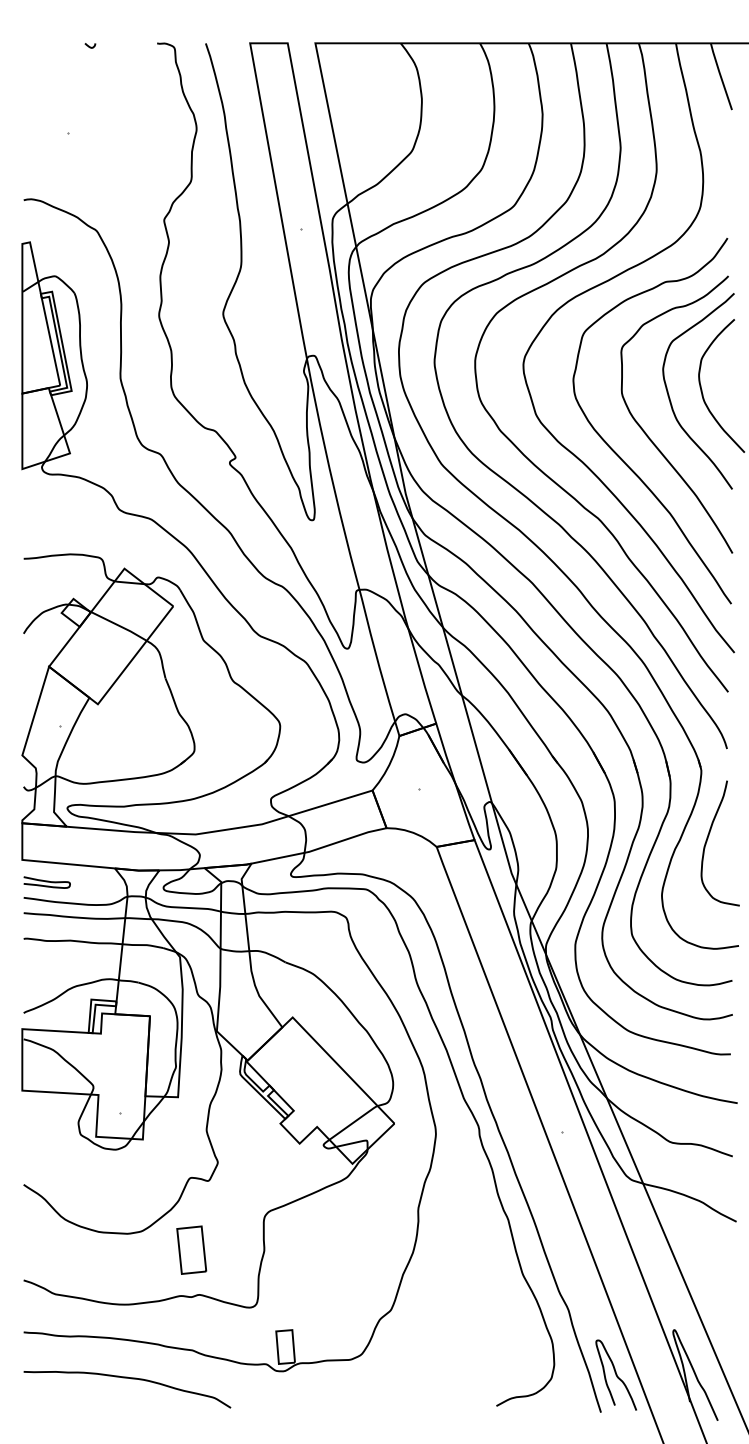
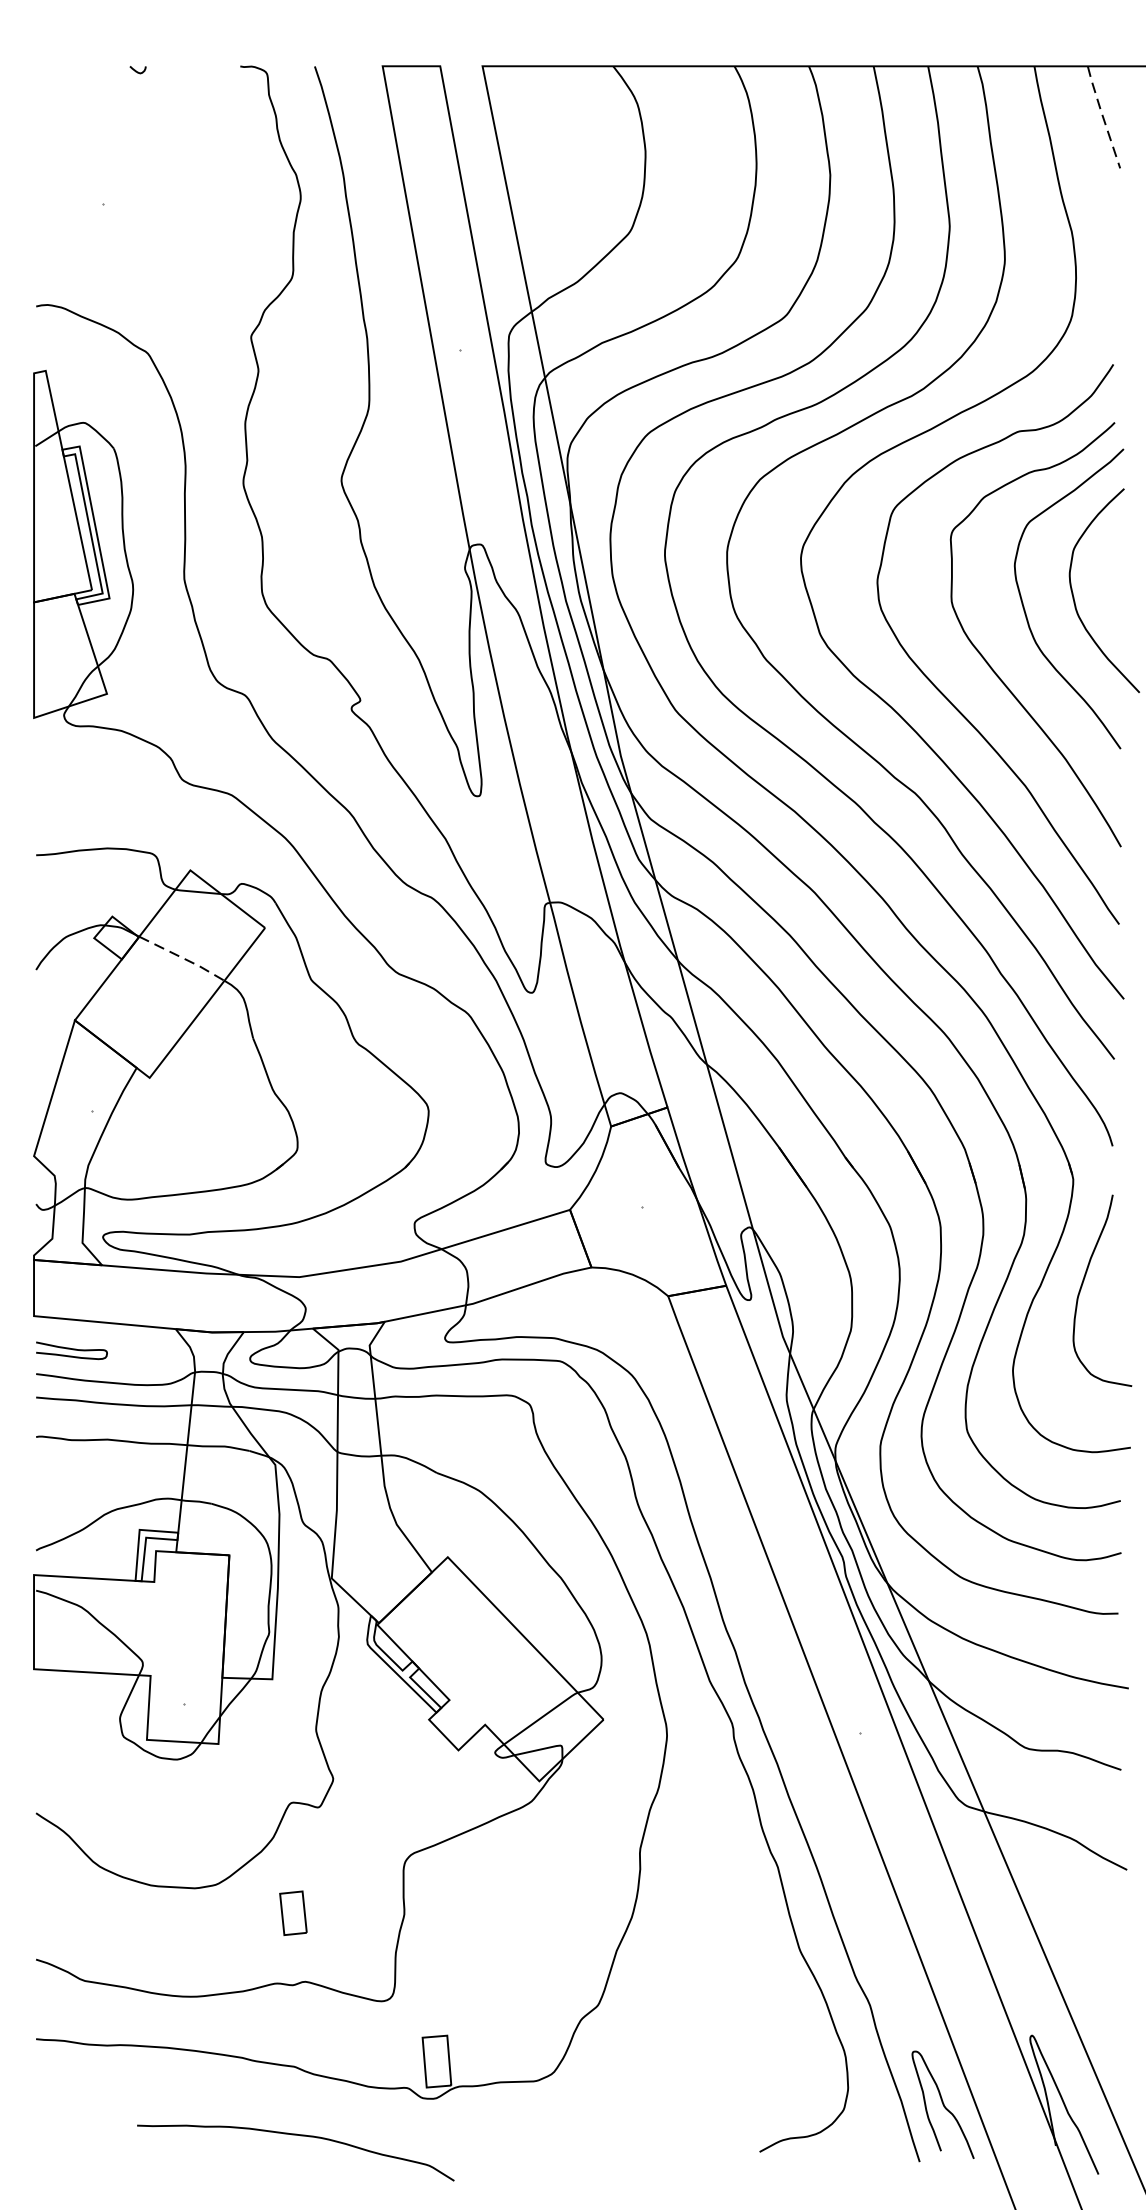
line: (720, 75) -> (1102, 115), solid -> dashed
line: (119, 626) -> (182, 958), solid -> dashed
part: (191, 1249) -> (292, 1912), size x0.6
curve: (131, 1379) -> (302, 2137), moved

